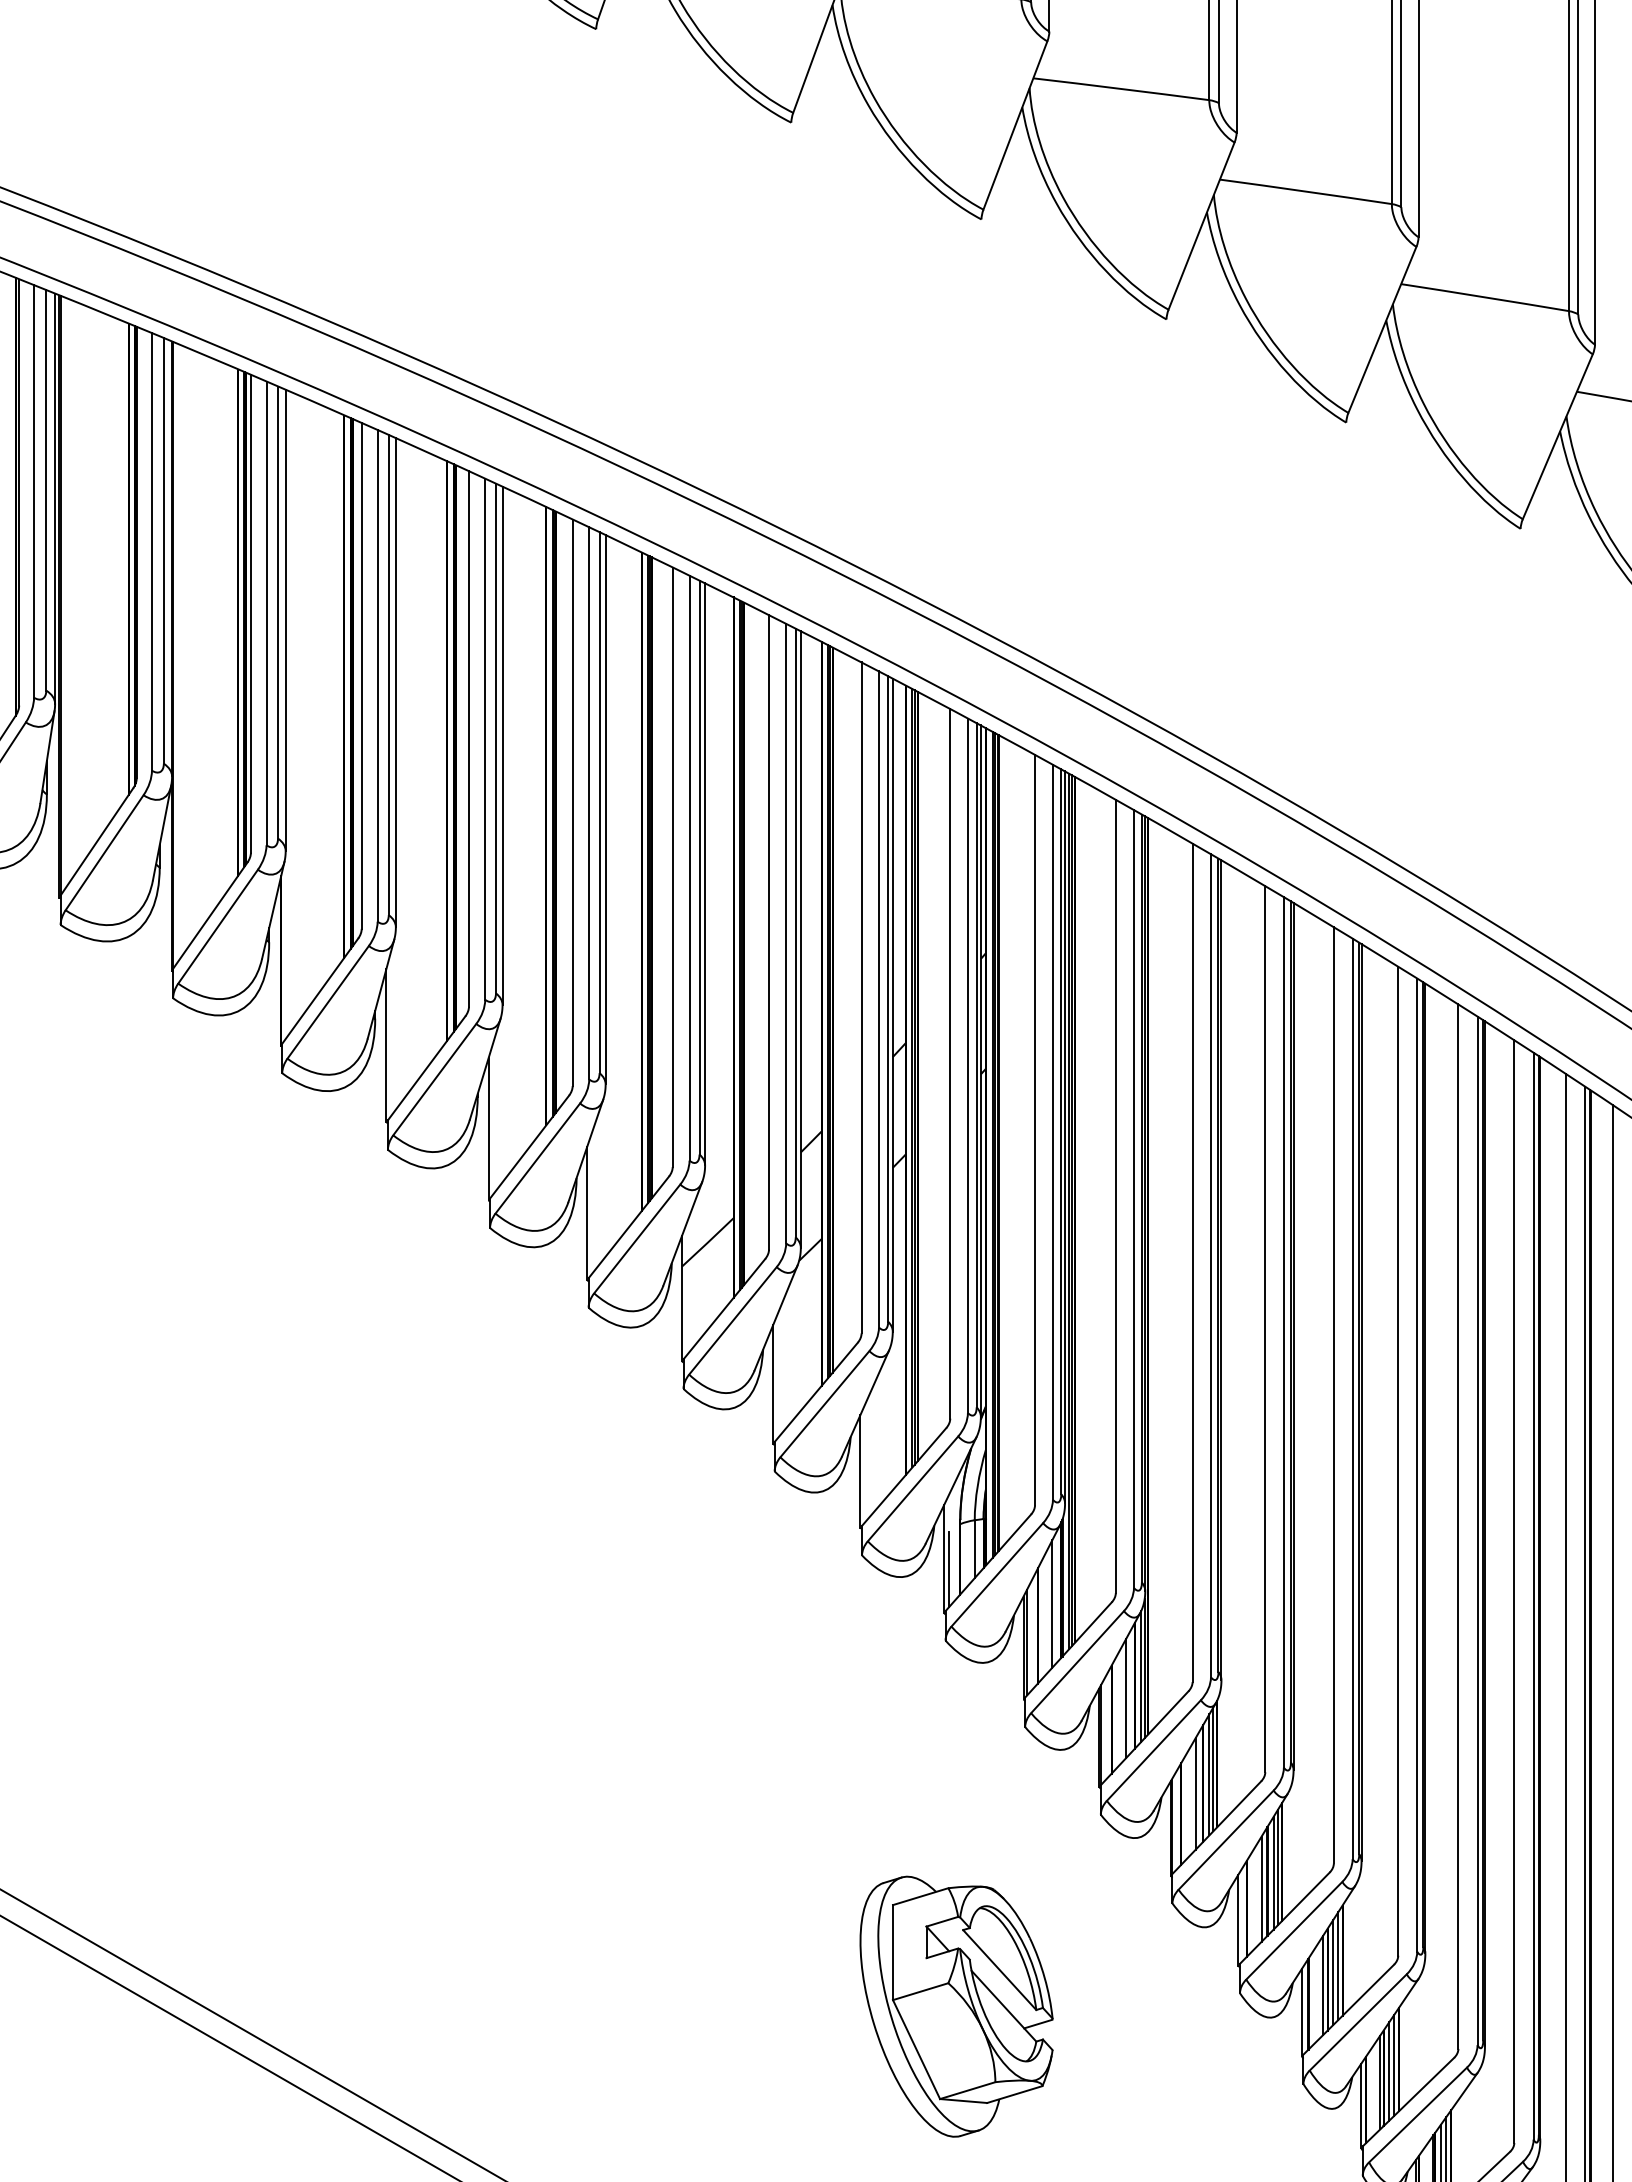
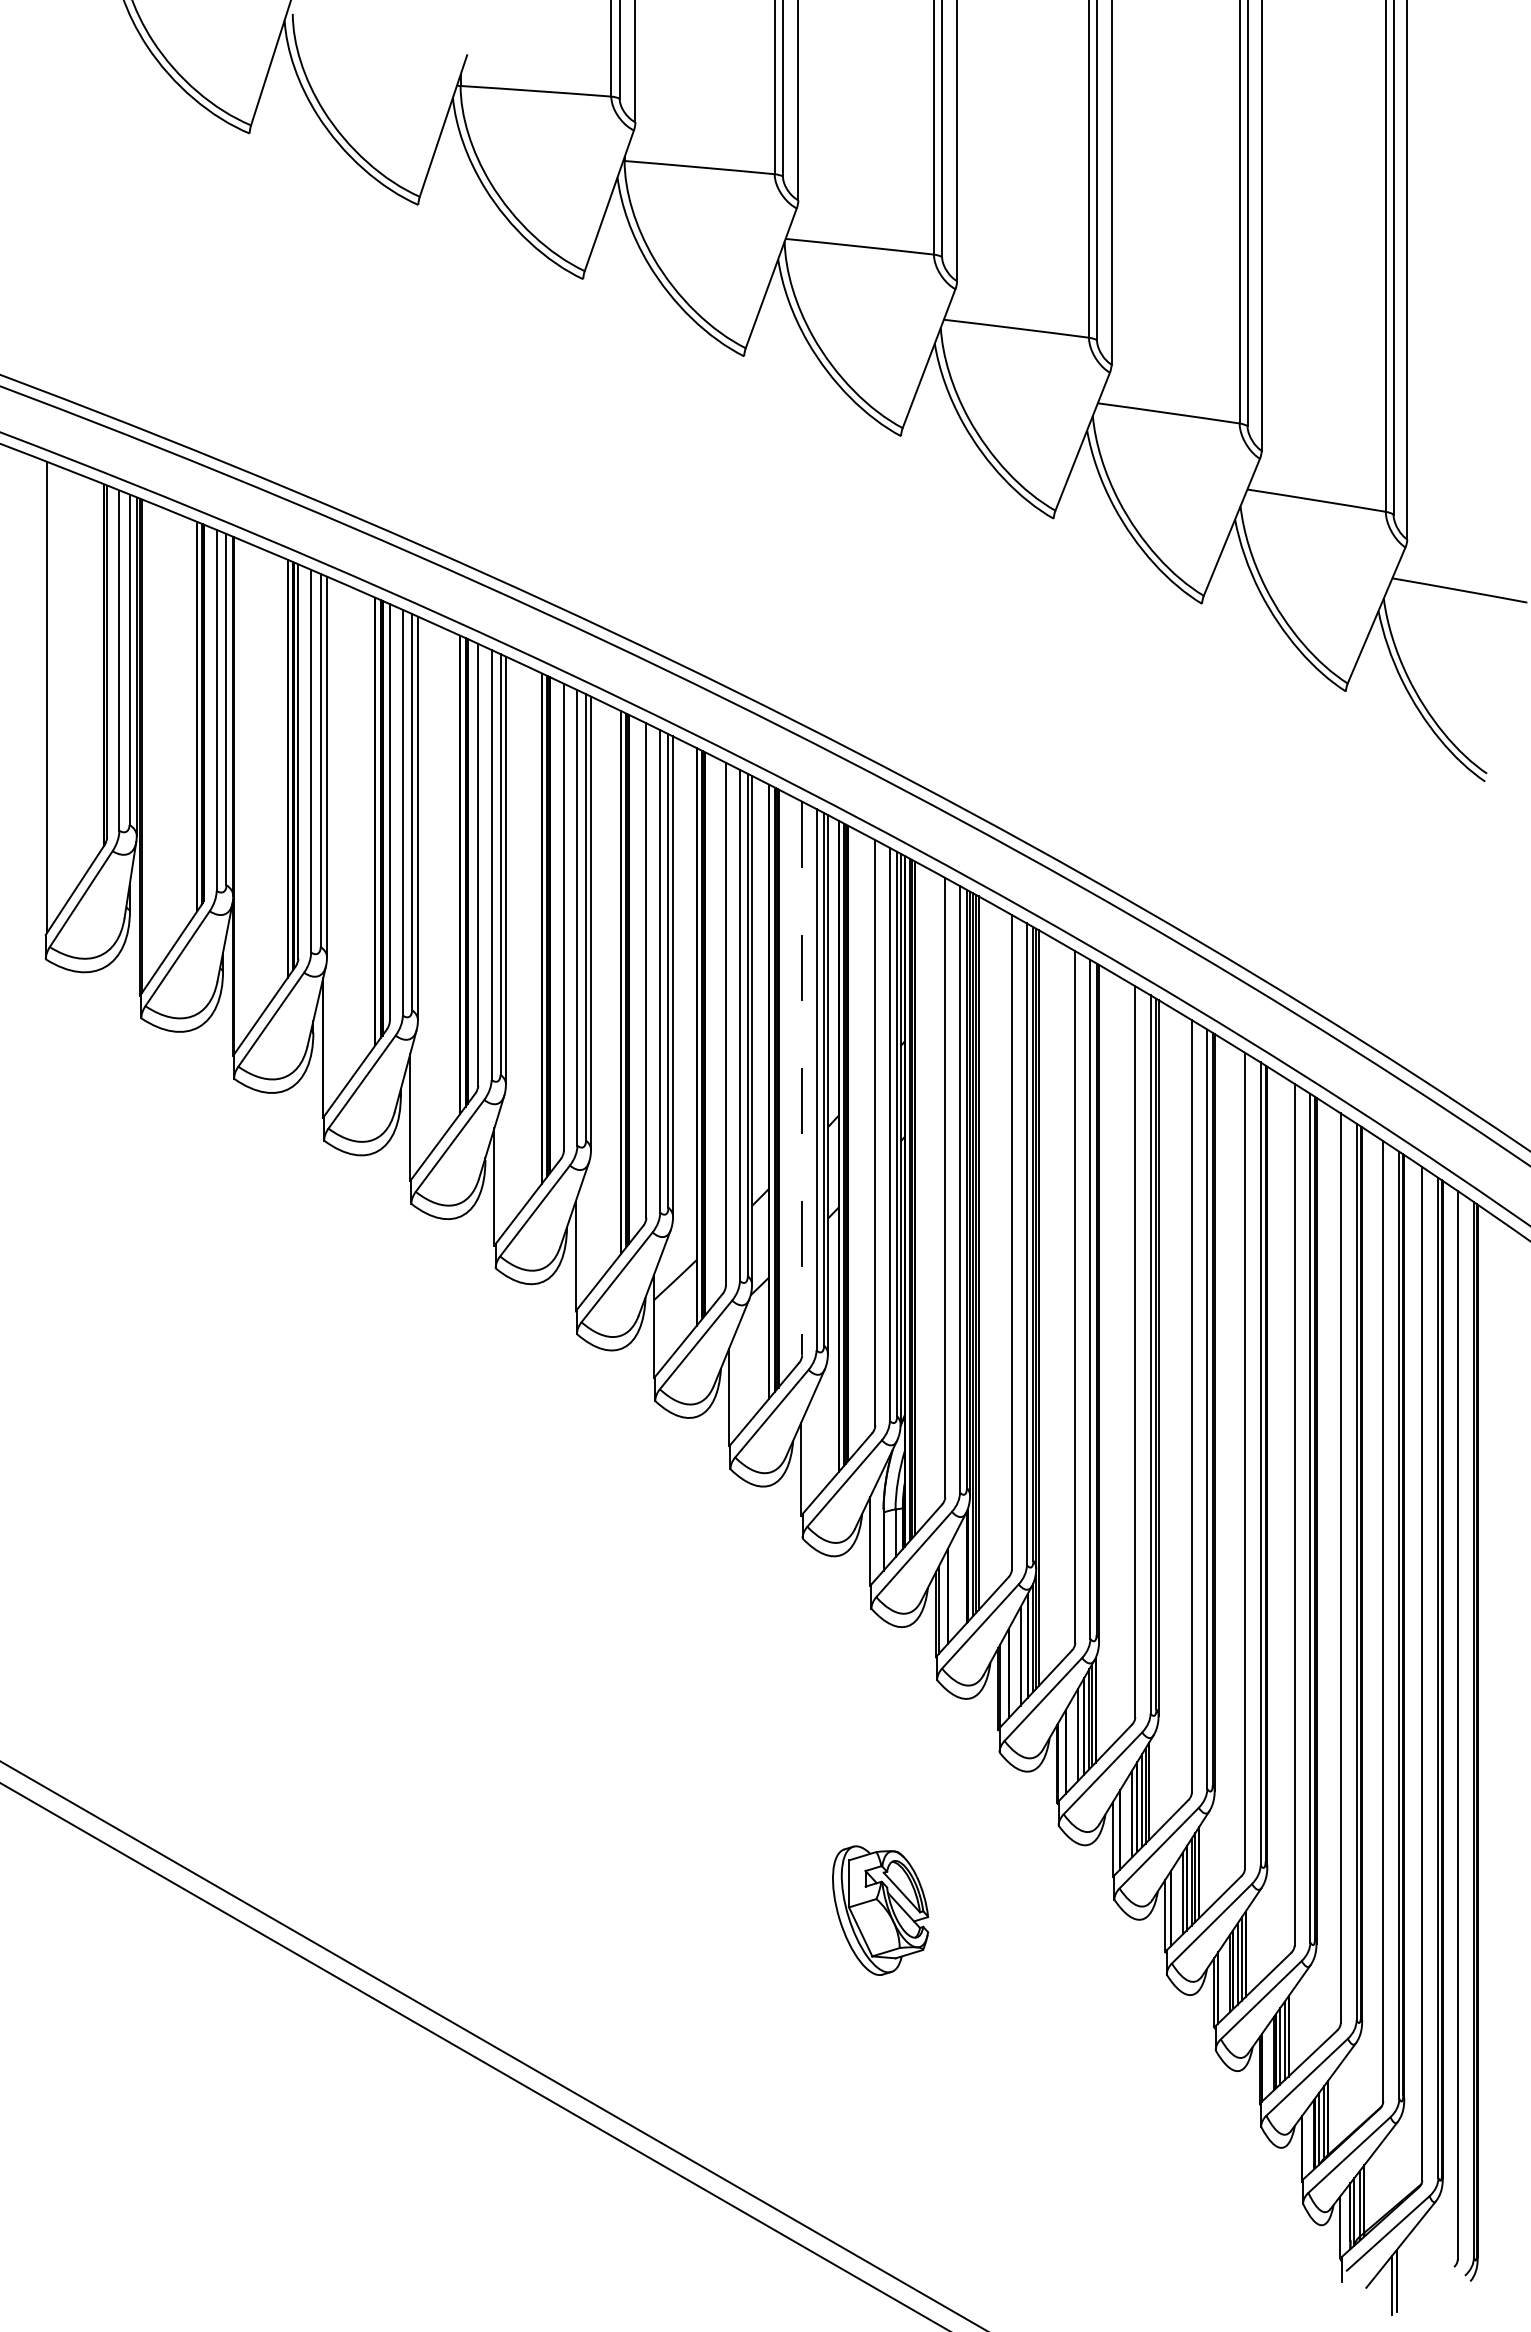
line: (861, 997) -> (802, 1078), solid -> dashed
line: (949, 1568) -> (874, 1549), removed
line: (1052, 1603) -> (959, 1578), removed
part: (956, 2006) -> (880, 1910), size x0.6

